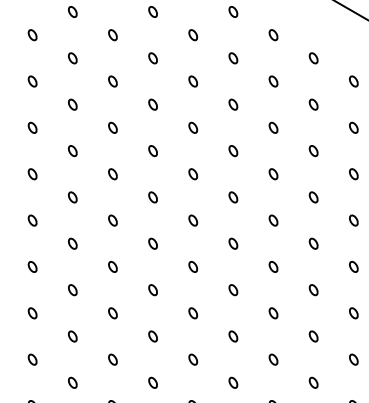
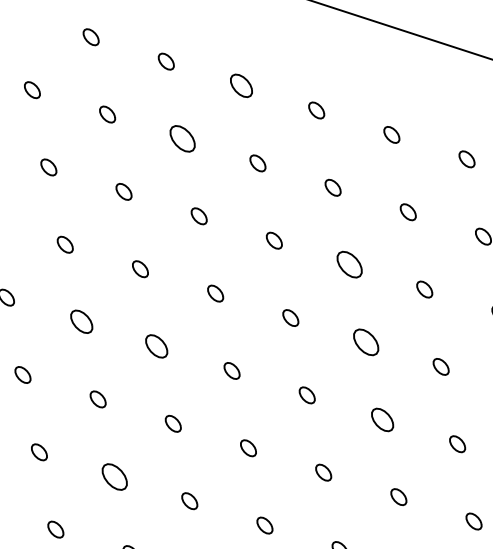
part: (273, 35) -> (241, 86), size x1.4
part: (233, 58) -> (182, 139), size x1.6
part: (152, 151) -> (80, 323), size x1.4
part: (313, 151) -> (349, 265), size x1.6
part: (193, 174) -> (157, 346), size x1.4
part: (313, 197) -> (365, 342), size x1.6
part: (152, 243) -> (113, 476), size x1.6
part: (313, 243) -> (381, 419), size x1.4

